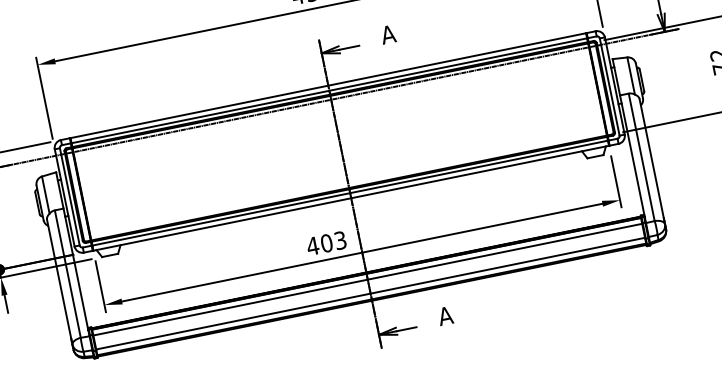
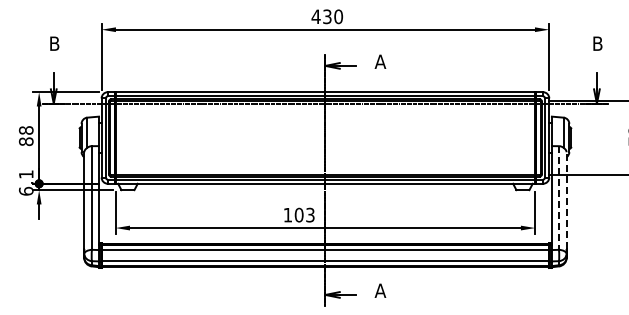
line: (641, 158) -> (558, 198), solid -> dashed
line: (651, 158) -> (566, 200), solid -> dashed
text: (312, 246) -> (287, 215), 403 -> 103

